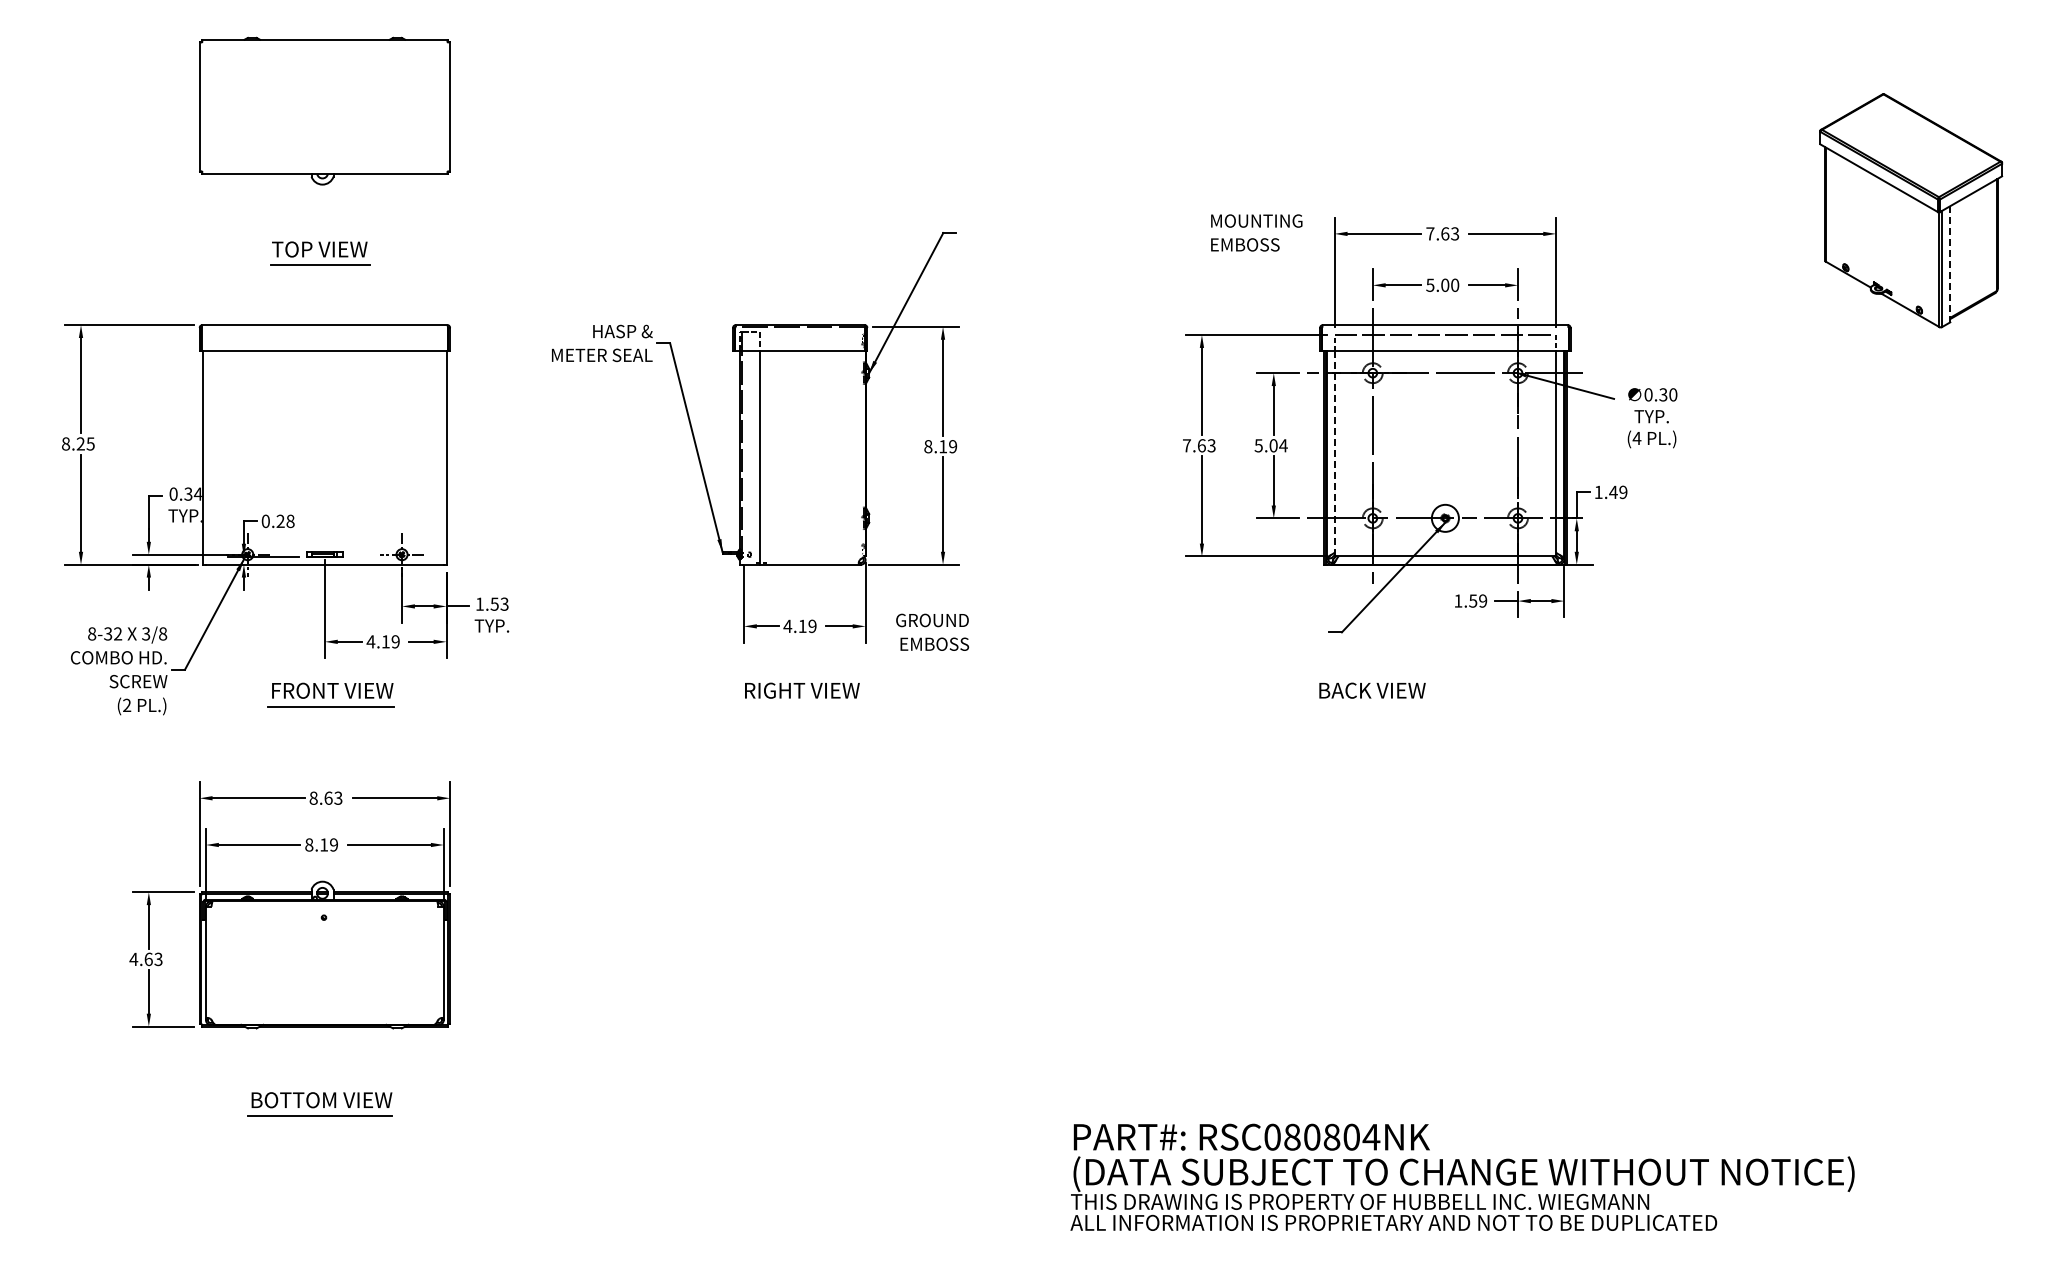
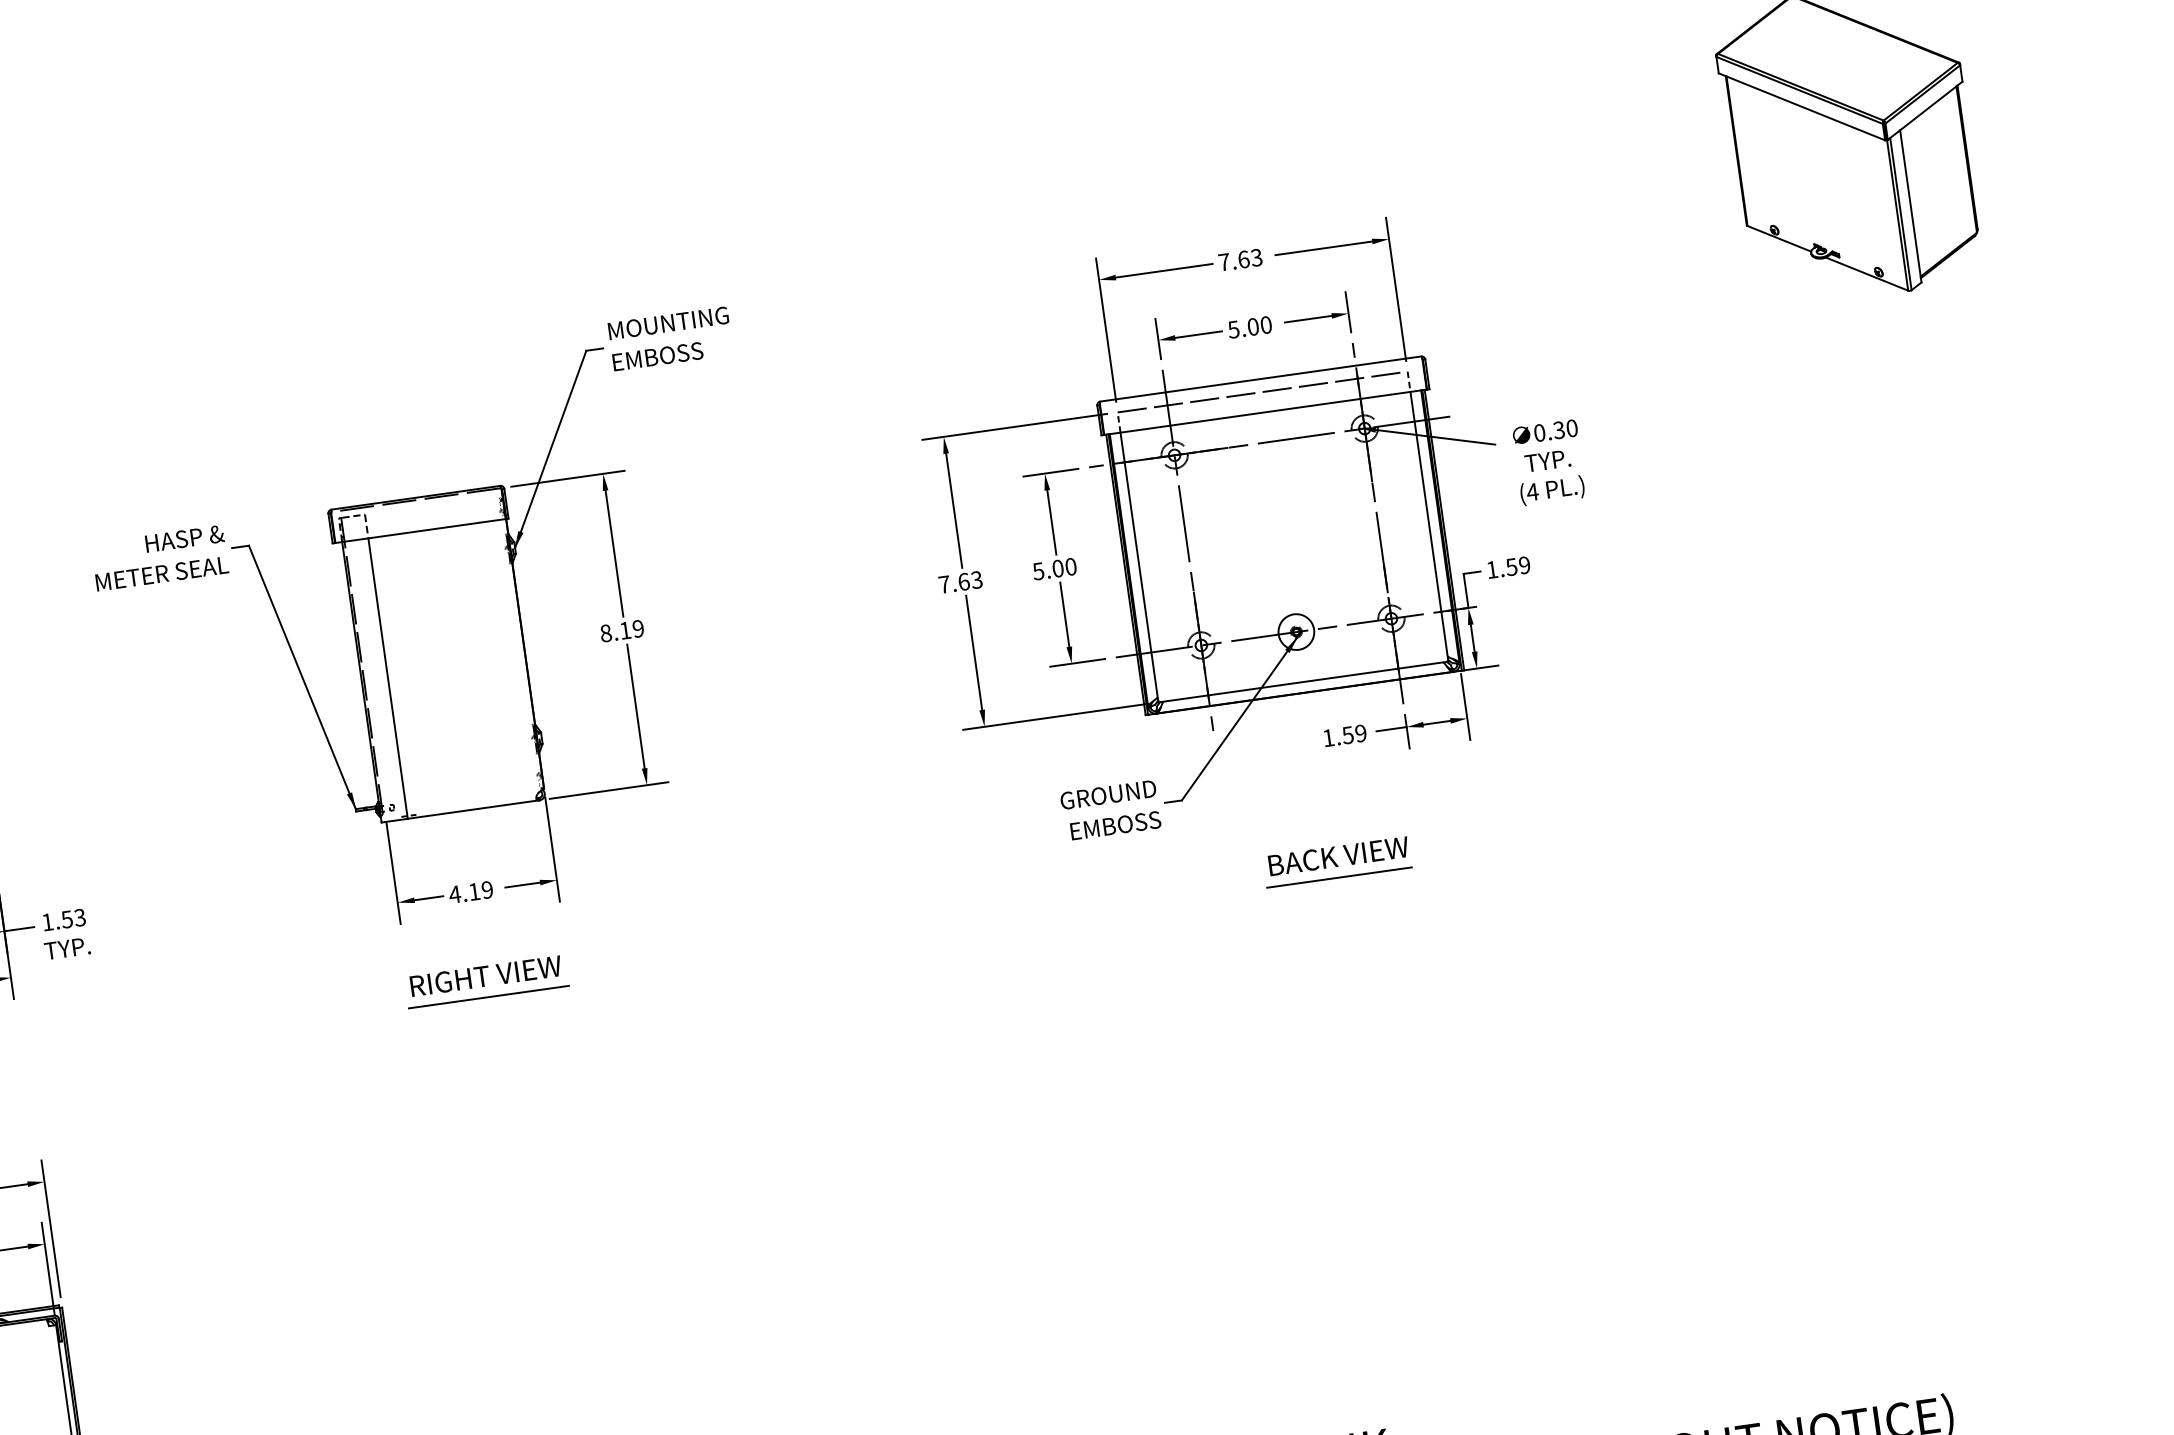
text: (1256, 232) -> (670, 338), moved
line: (1950, 264) -> (1911, 206), dashed -> solid
text: (1283, 445) -> (1070, 566), 5.04 -> 5.00
line: (1334, 453) -> (1139, 567), dashed -> solid
text: (1613, 492) -> (1511, 567), 1.49 -> 1.59
text: (932, 631) -> (1110, 809), moved
text: (1372, 690) -> (1338, 856), moved
line: (802, 706) -> (489, 996), added
line: (1451, 706) -> (1339, 877), added

